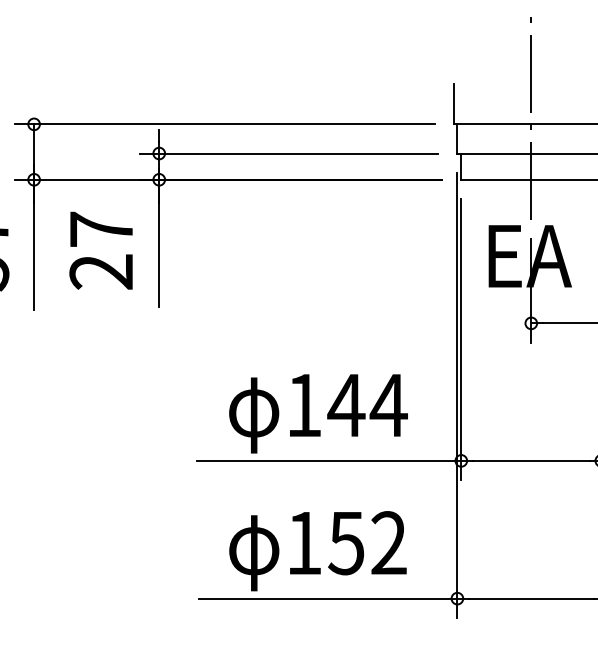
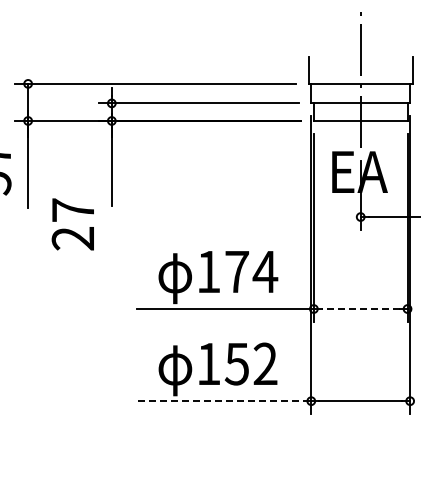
text: (100, 250) -> (72, 224), moved
text: (345, 404) -> (236, 271), 144 -> 174
line: (530, 461) -> (360, 309), solid -> dashed
line: (329, 599) -> (225, 401), solid -> dashed

